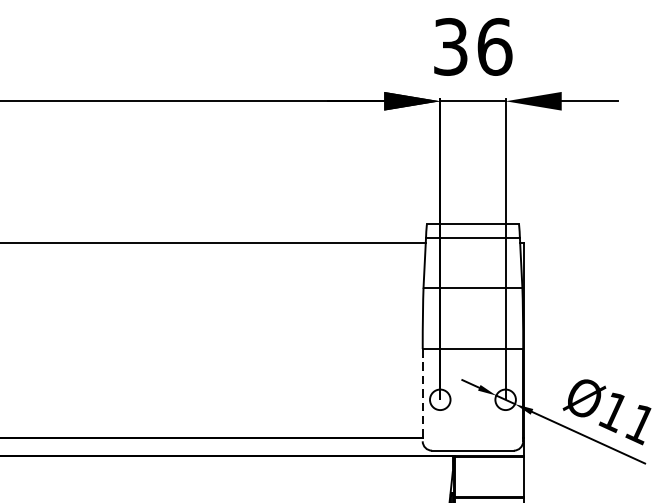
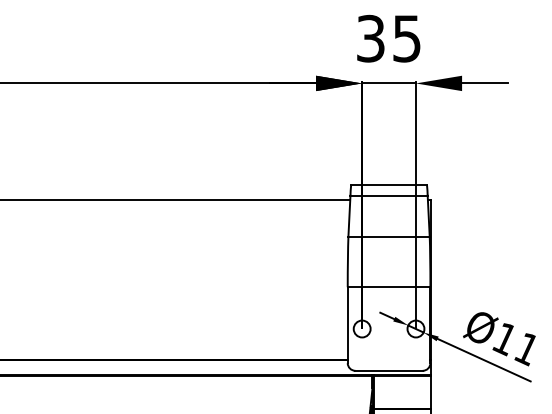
text: (495, 46) -> (407, 38), 36 -> 35
line: (422, 395) -> (347, 325), dashed -> solid

